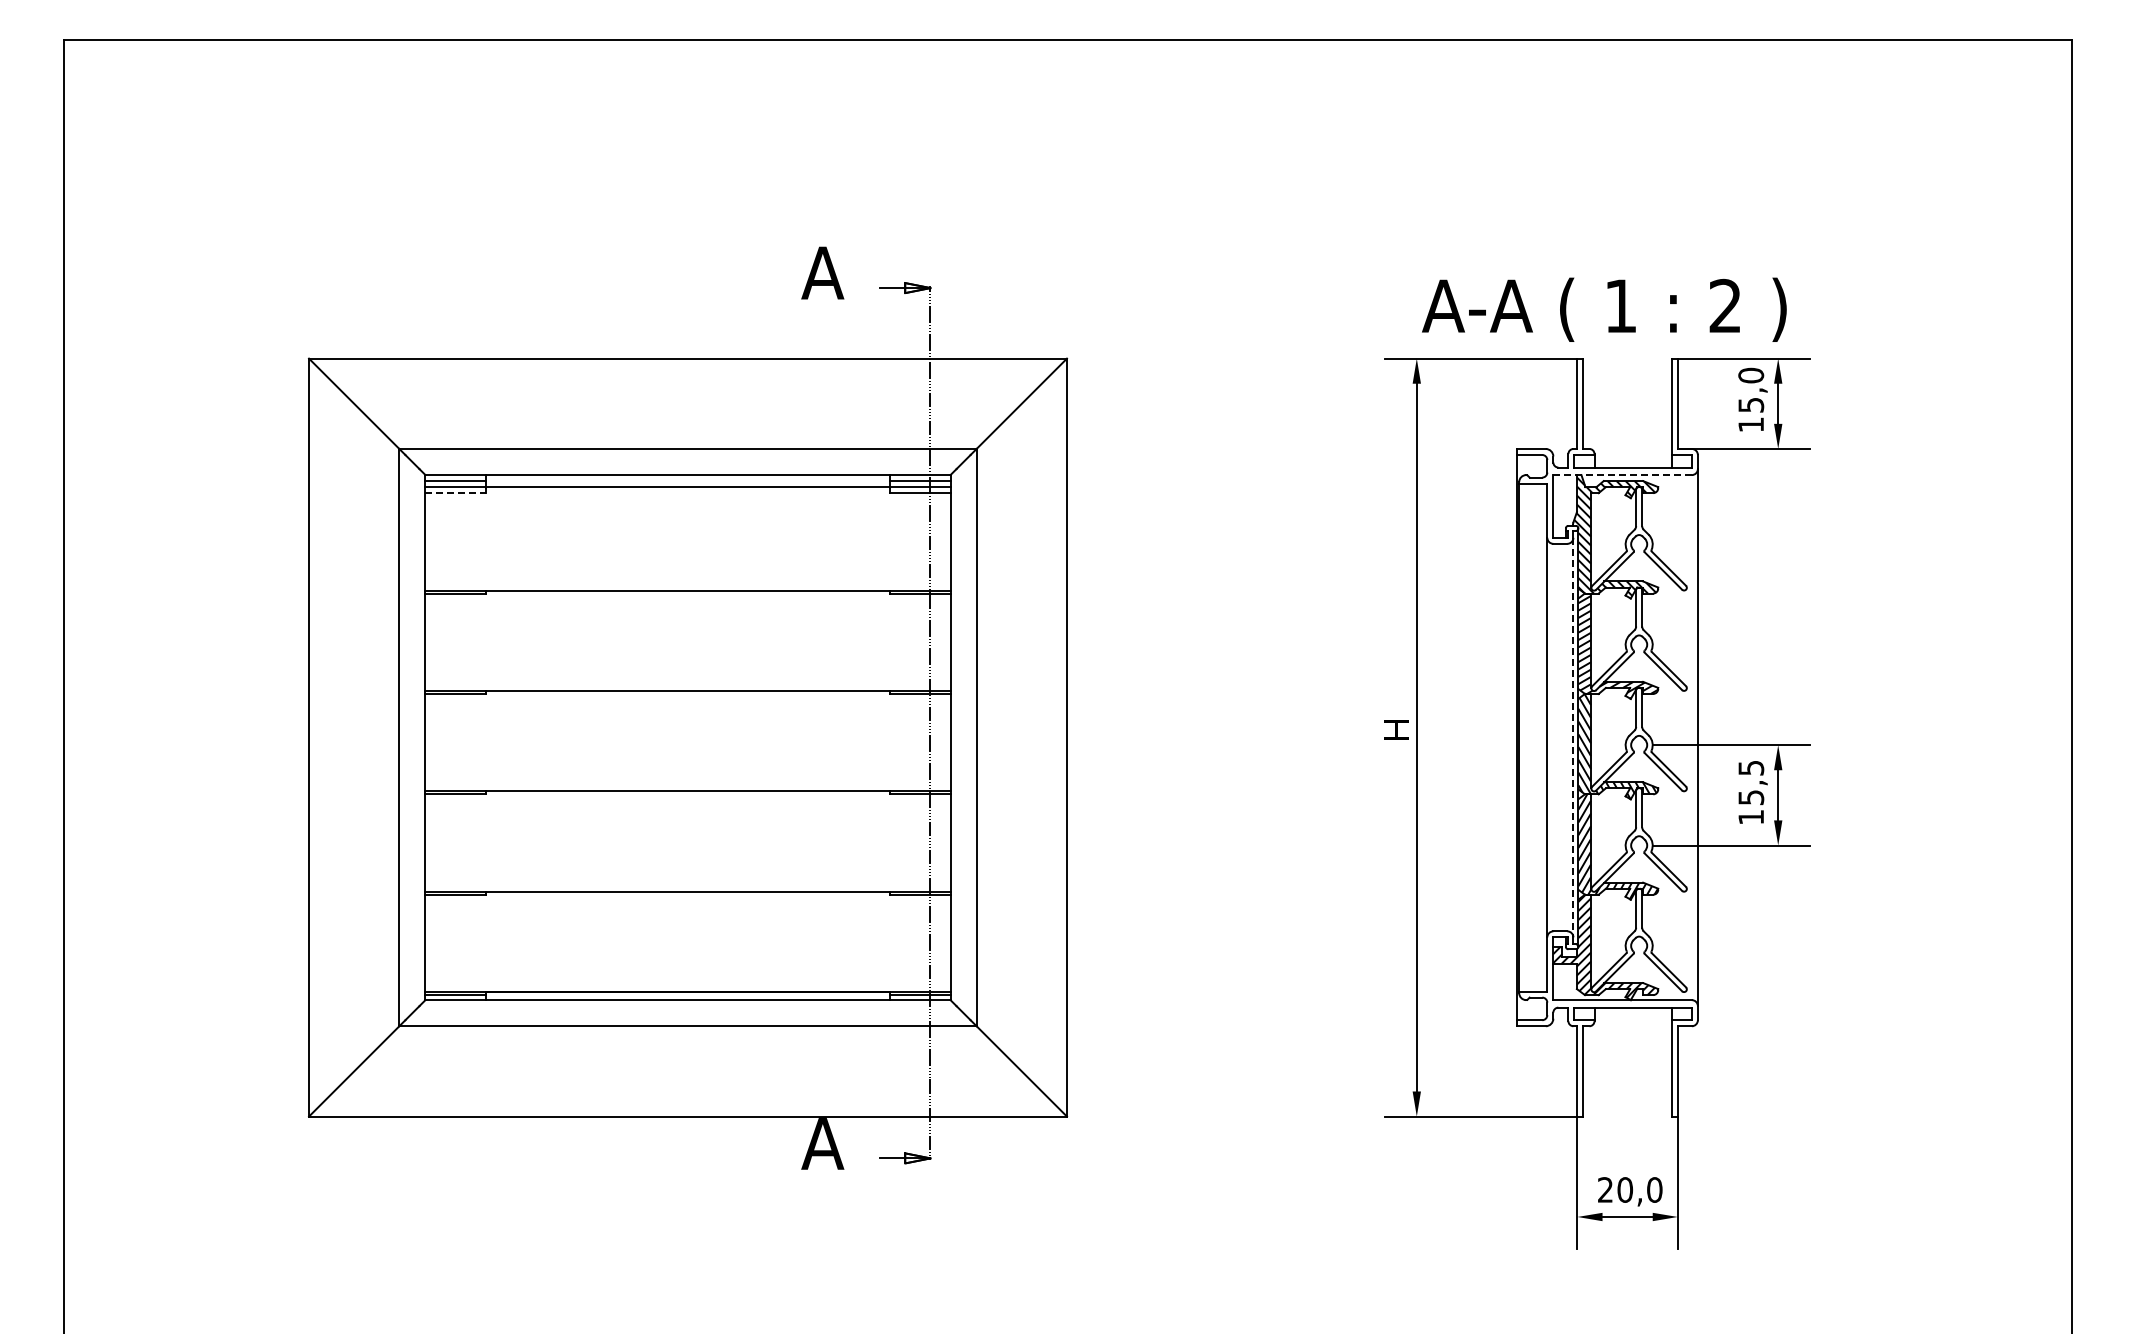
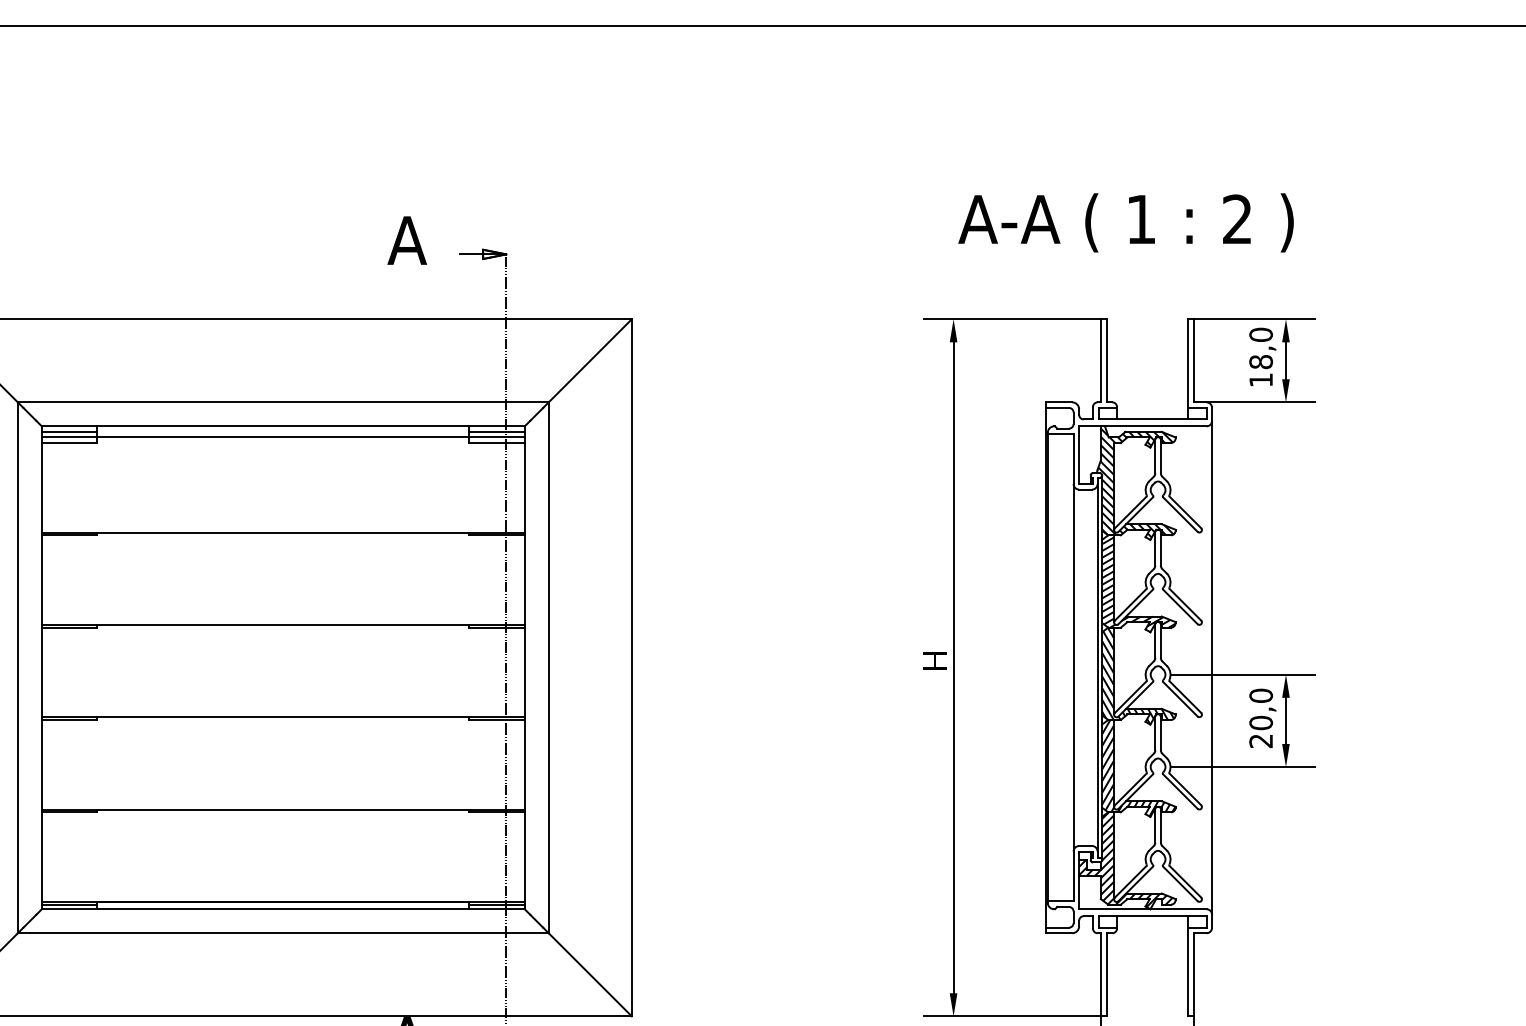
text: (1604, 309) -> (1126, 222), moved
text: (1751, 404) -> (1261, 361), 15,0 -> 18,0
line: (1622, 475) -> (1142, 426), dashed -> solid
line: (456, 493) -> (70, 443), dashed -> solid
line: (1573, 737) -> (1097, 667), dashed -> solid
text: (1751, 792) -> (1261, 718), 15,5 -> 20,0

